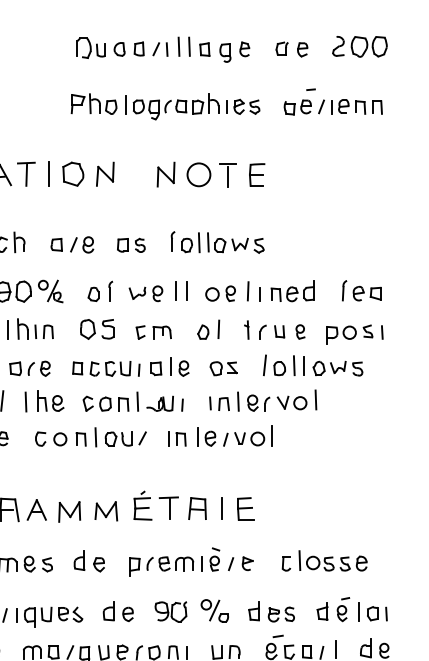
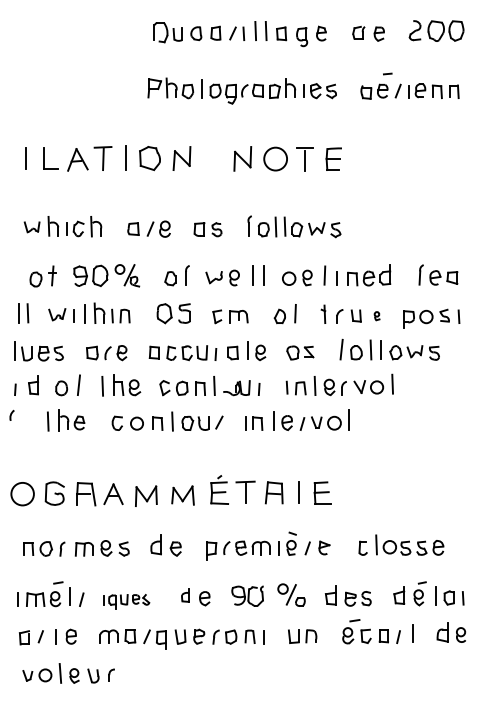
part: (299, 331) -> (376, 315), size x0.6
part: (108, 611) -> (185, 595), size x0.7
part: (49, 617) -> (126, 601), size x0.7

